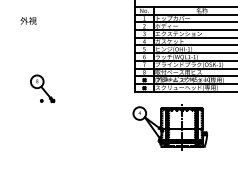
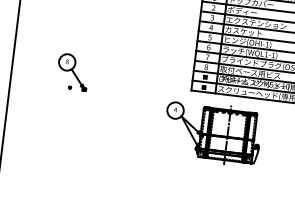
part: (170, 127) -> (212, 133), moved

